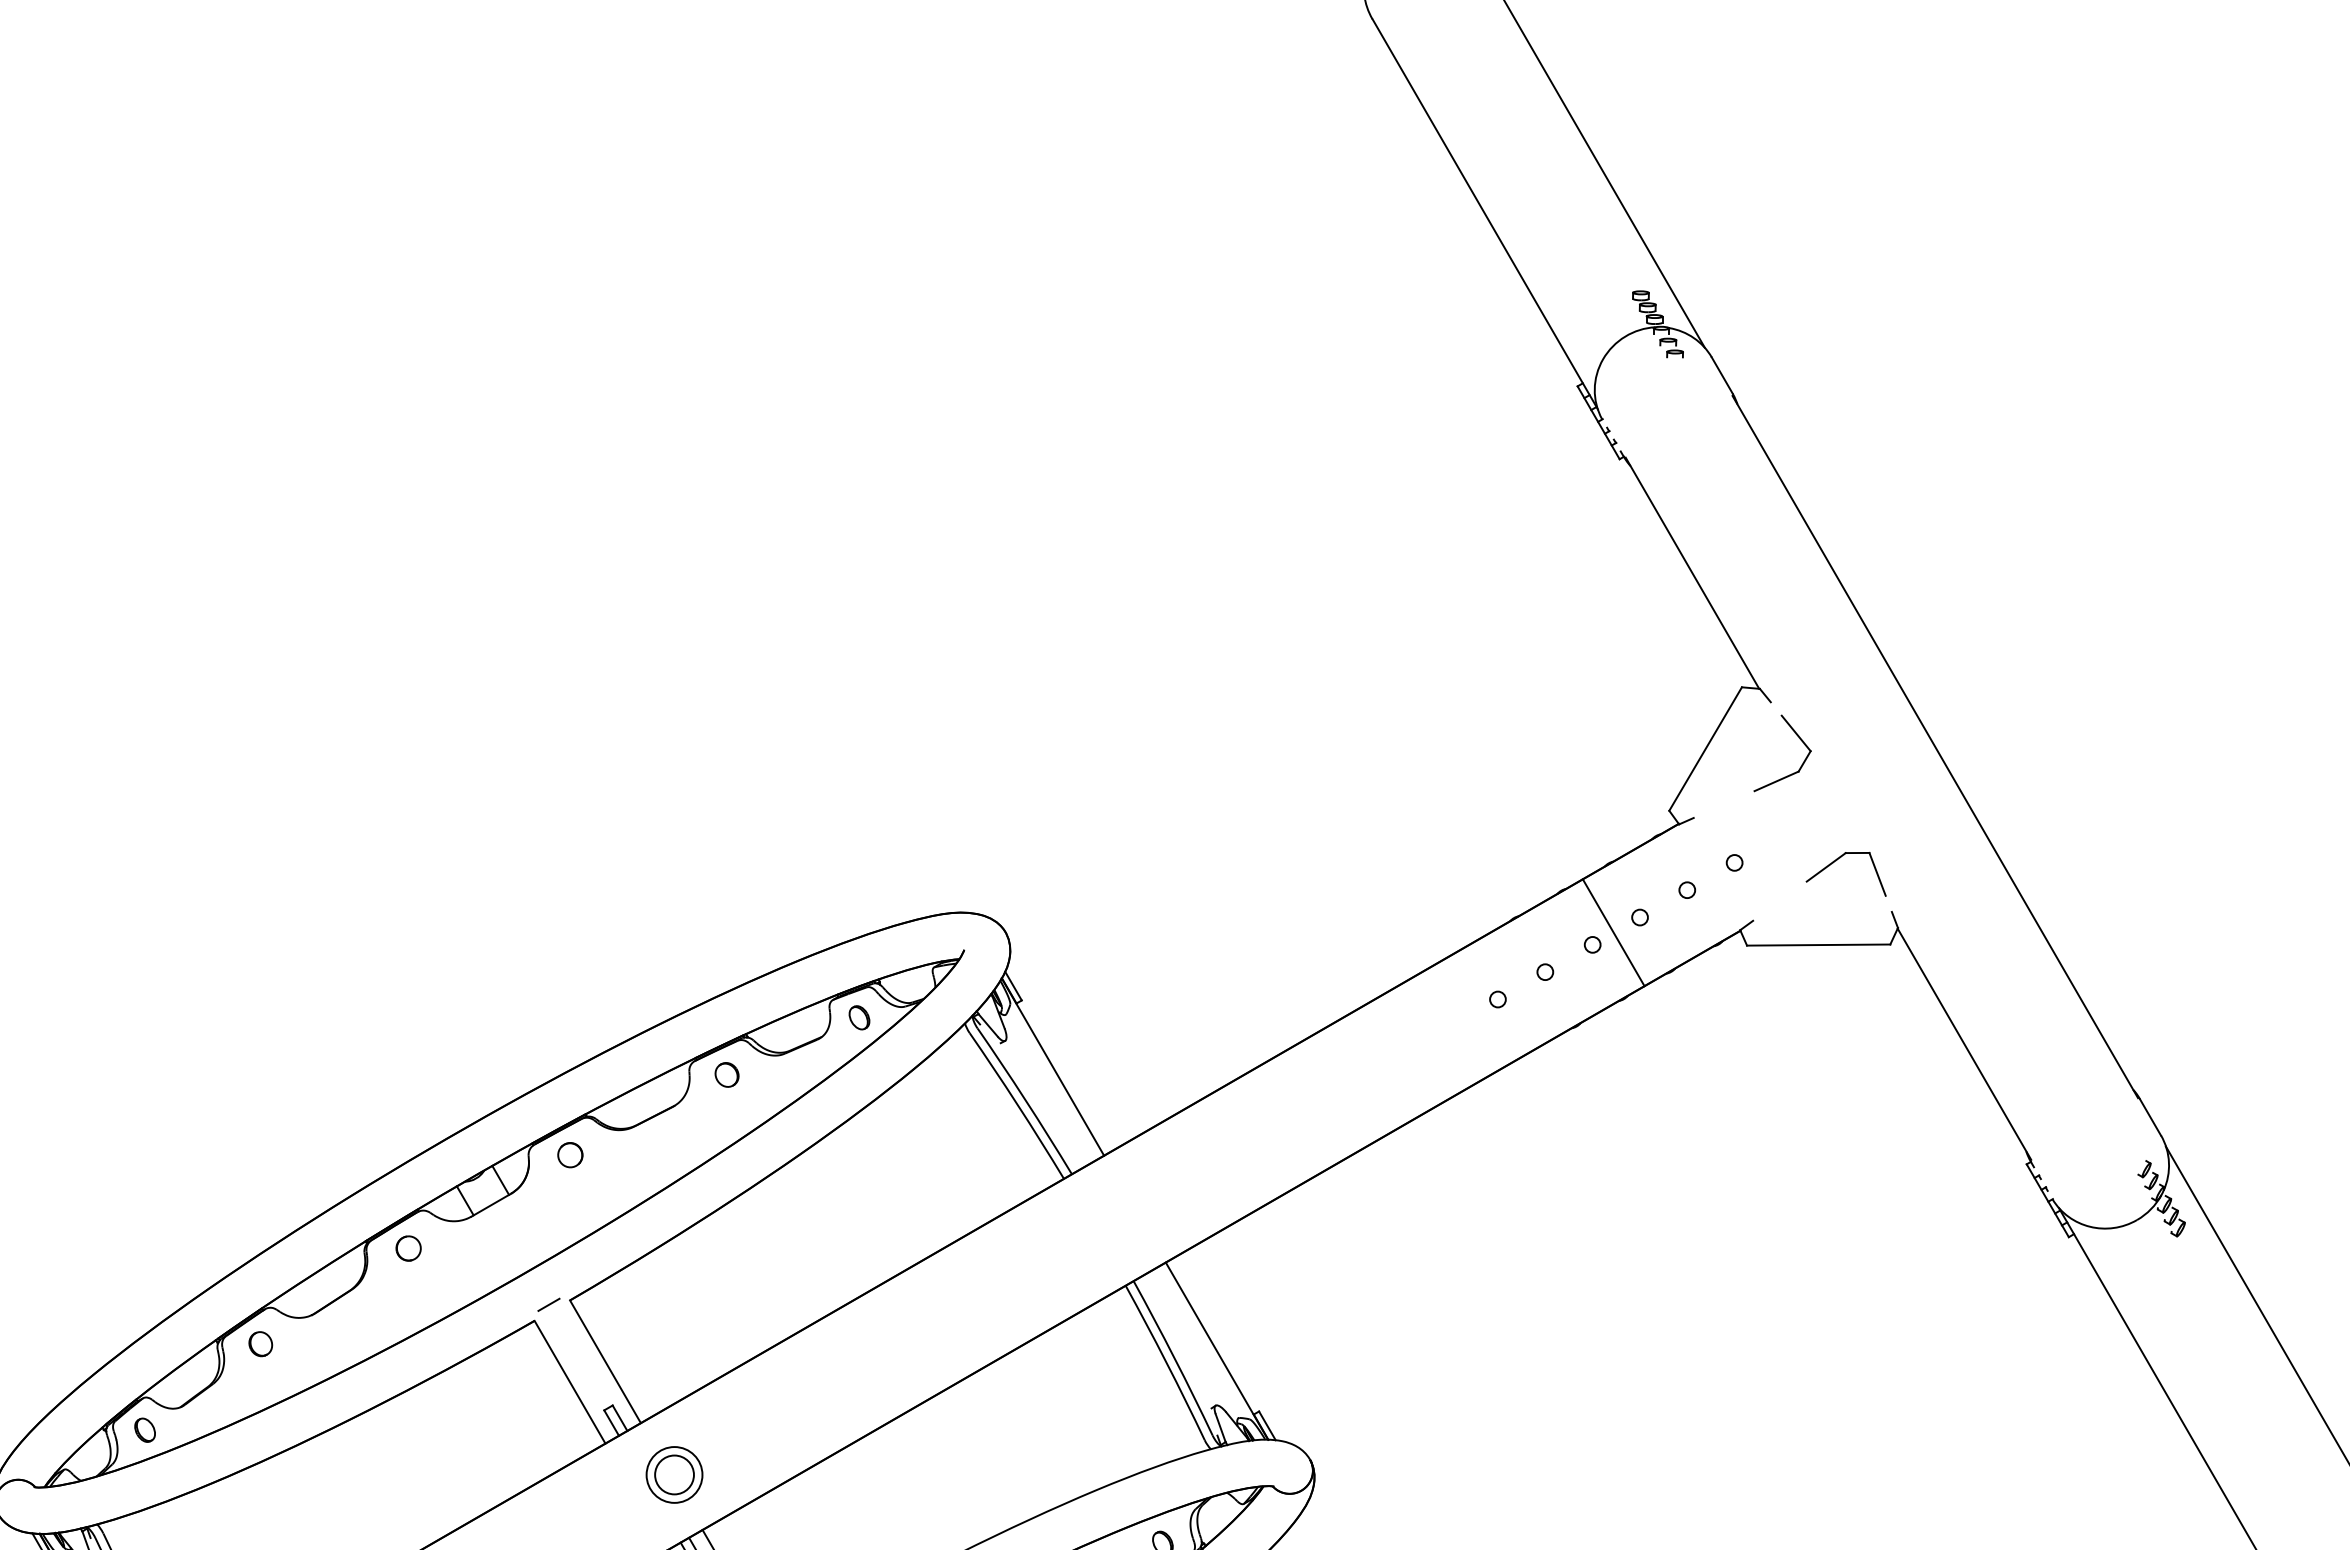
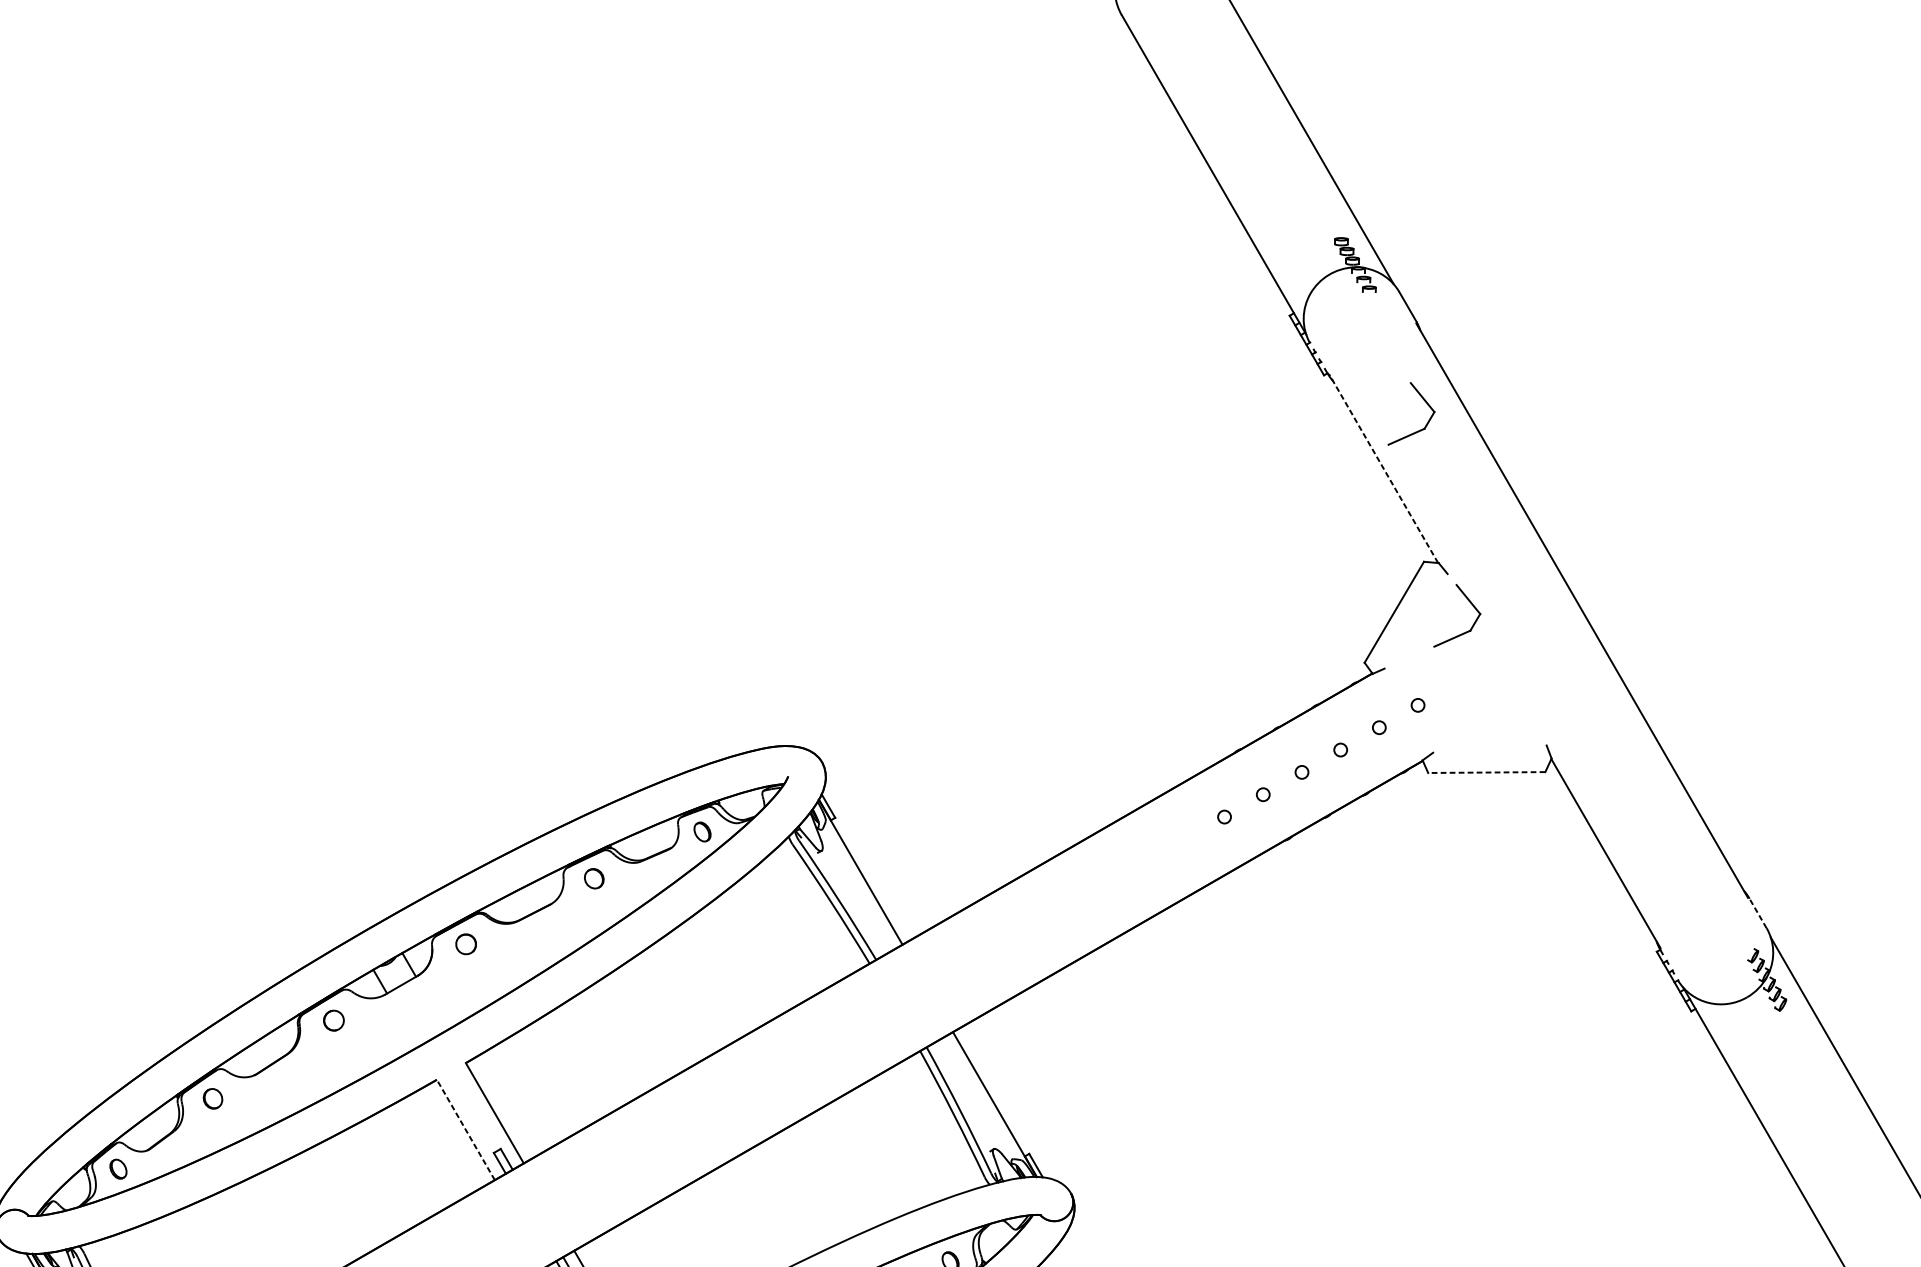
part: (1746, 515) -> (1427, 421), added
line: (1692, 572) -> (1383, 467), solid -> dashed
part: (1836, 861) -> (1501, 704), removed
line: (1613, 932) -> (1319, 762), removed
line: (1818, 945) -> (1486, 772), solid -> dashed
line: (2150, 1117) -> (1758, 913), solid -> dashed
line: (548, 1304) -> (448, 1066), removed
line: (570, 1382) -> (466, 1130), solid -> dashed
part: (674, 1474) -> (551, 1205), removed

